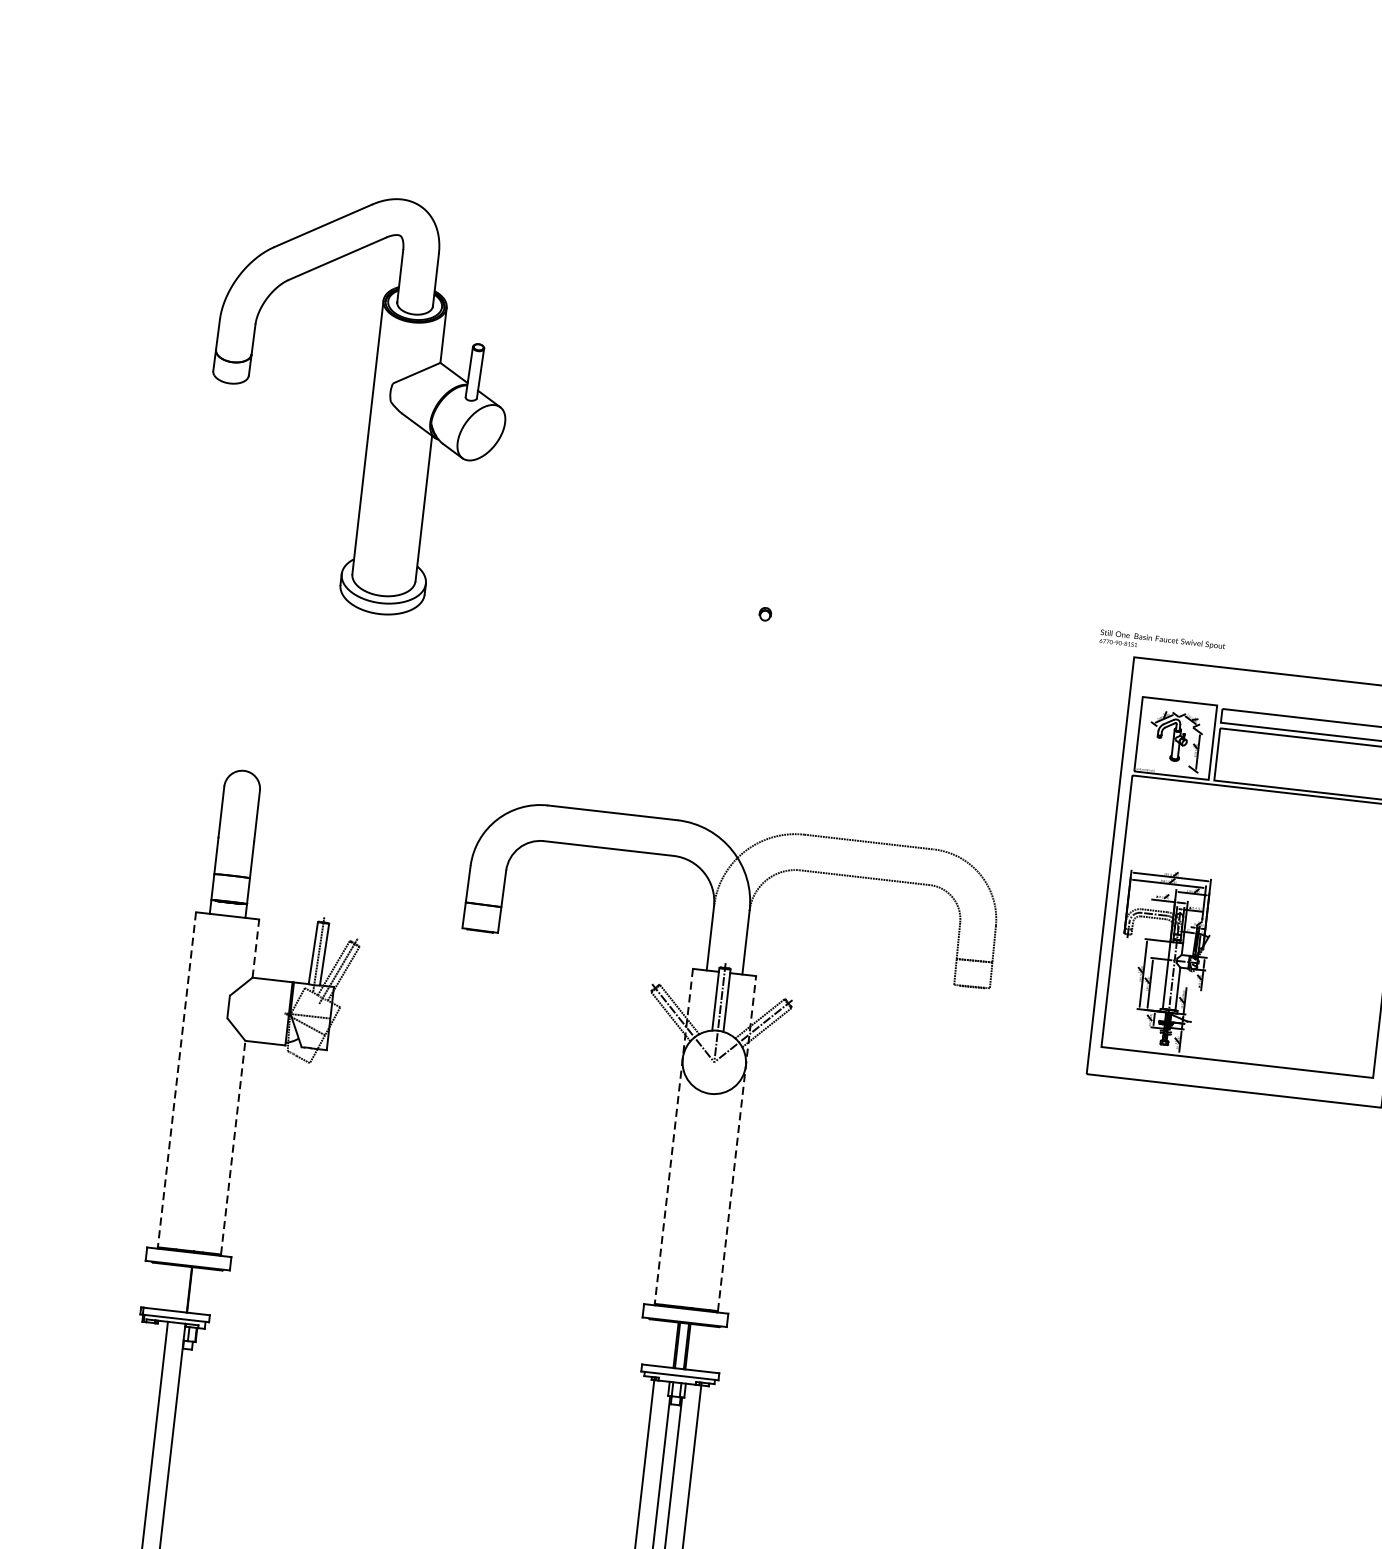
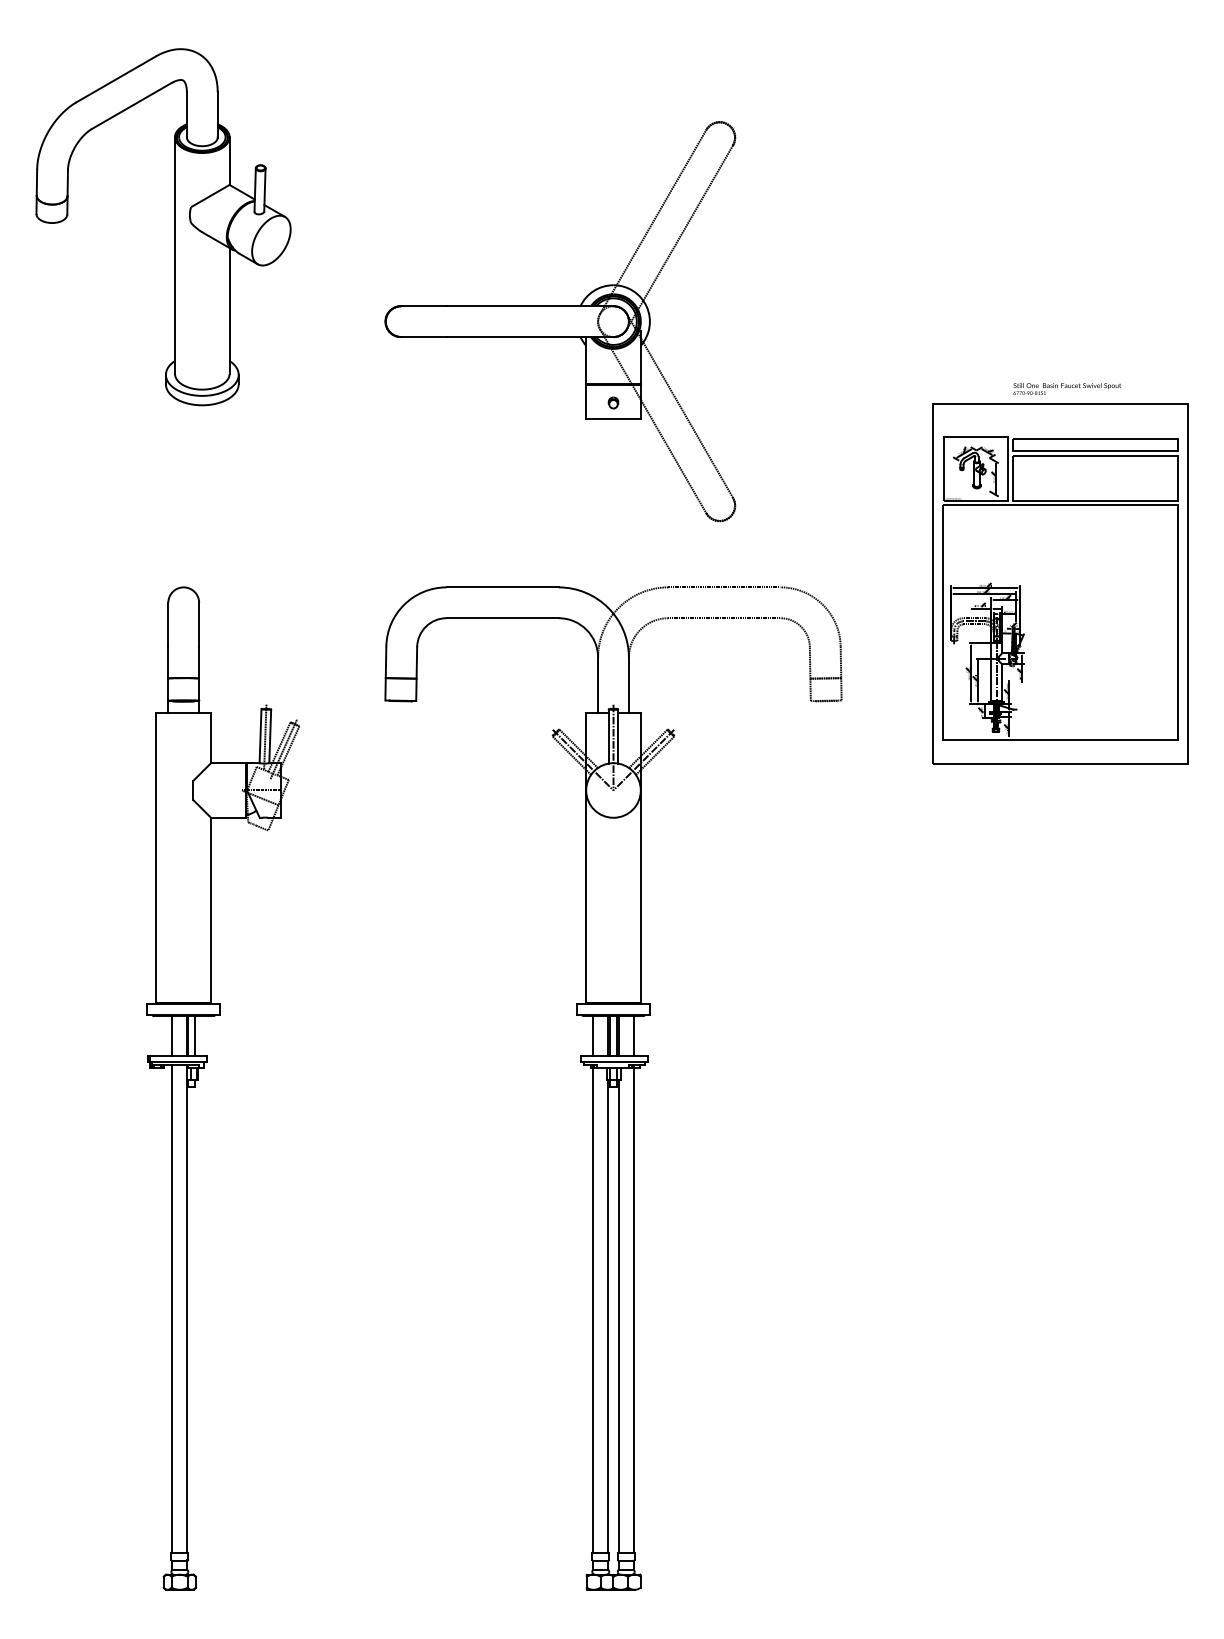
part: (371, 404) -> (174, 227), moved
part: (714, 513) -> (560, 321), added
text: (1162, 642) -> (1067, 388), moved
line: (256, 948) -> (211, 737), dashed -> solid
line: (177, 1079) -> (156, 857), dashed -> solid
line: (674, 1136) -> (586, 857), dashed -> solid
line: (736, 1143) -> (640, 857), dashed -> solid
line: (233, 1146) -> (211, 909), dashed -> solid
line: (172, 1287) -> (172, 1035), added
line: (198, 1290) -> (195, 1035), added
line: (658, 1342) -> (593, 1035), added
line: (705, 1348) -> (633, 1035), added

